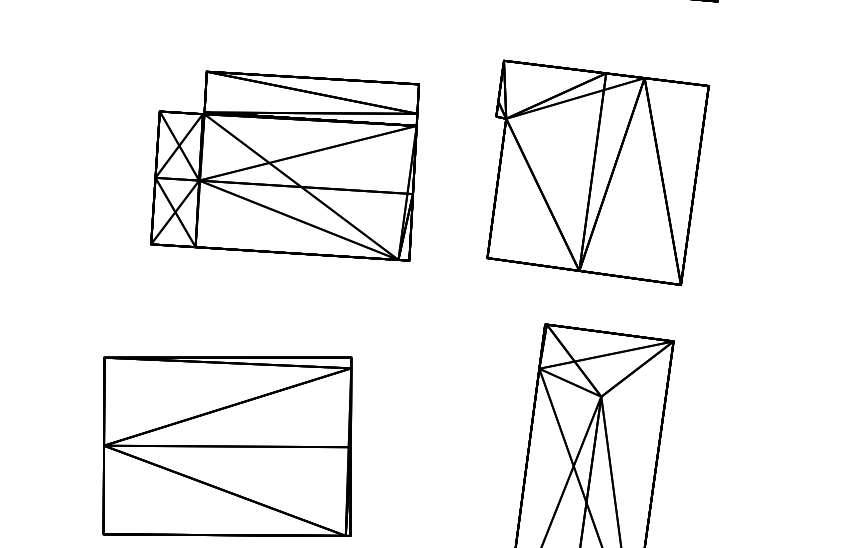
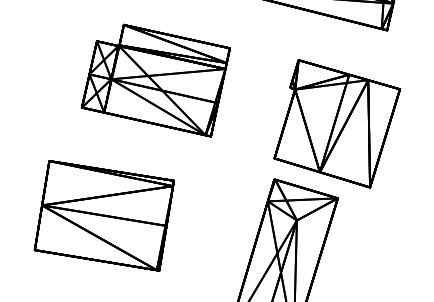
part: (598, 171) -> (337, 123), moved

